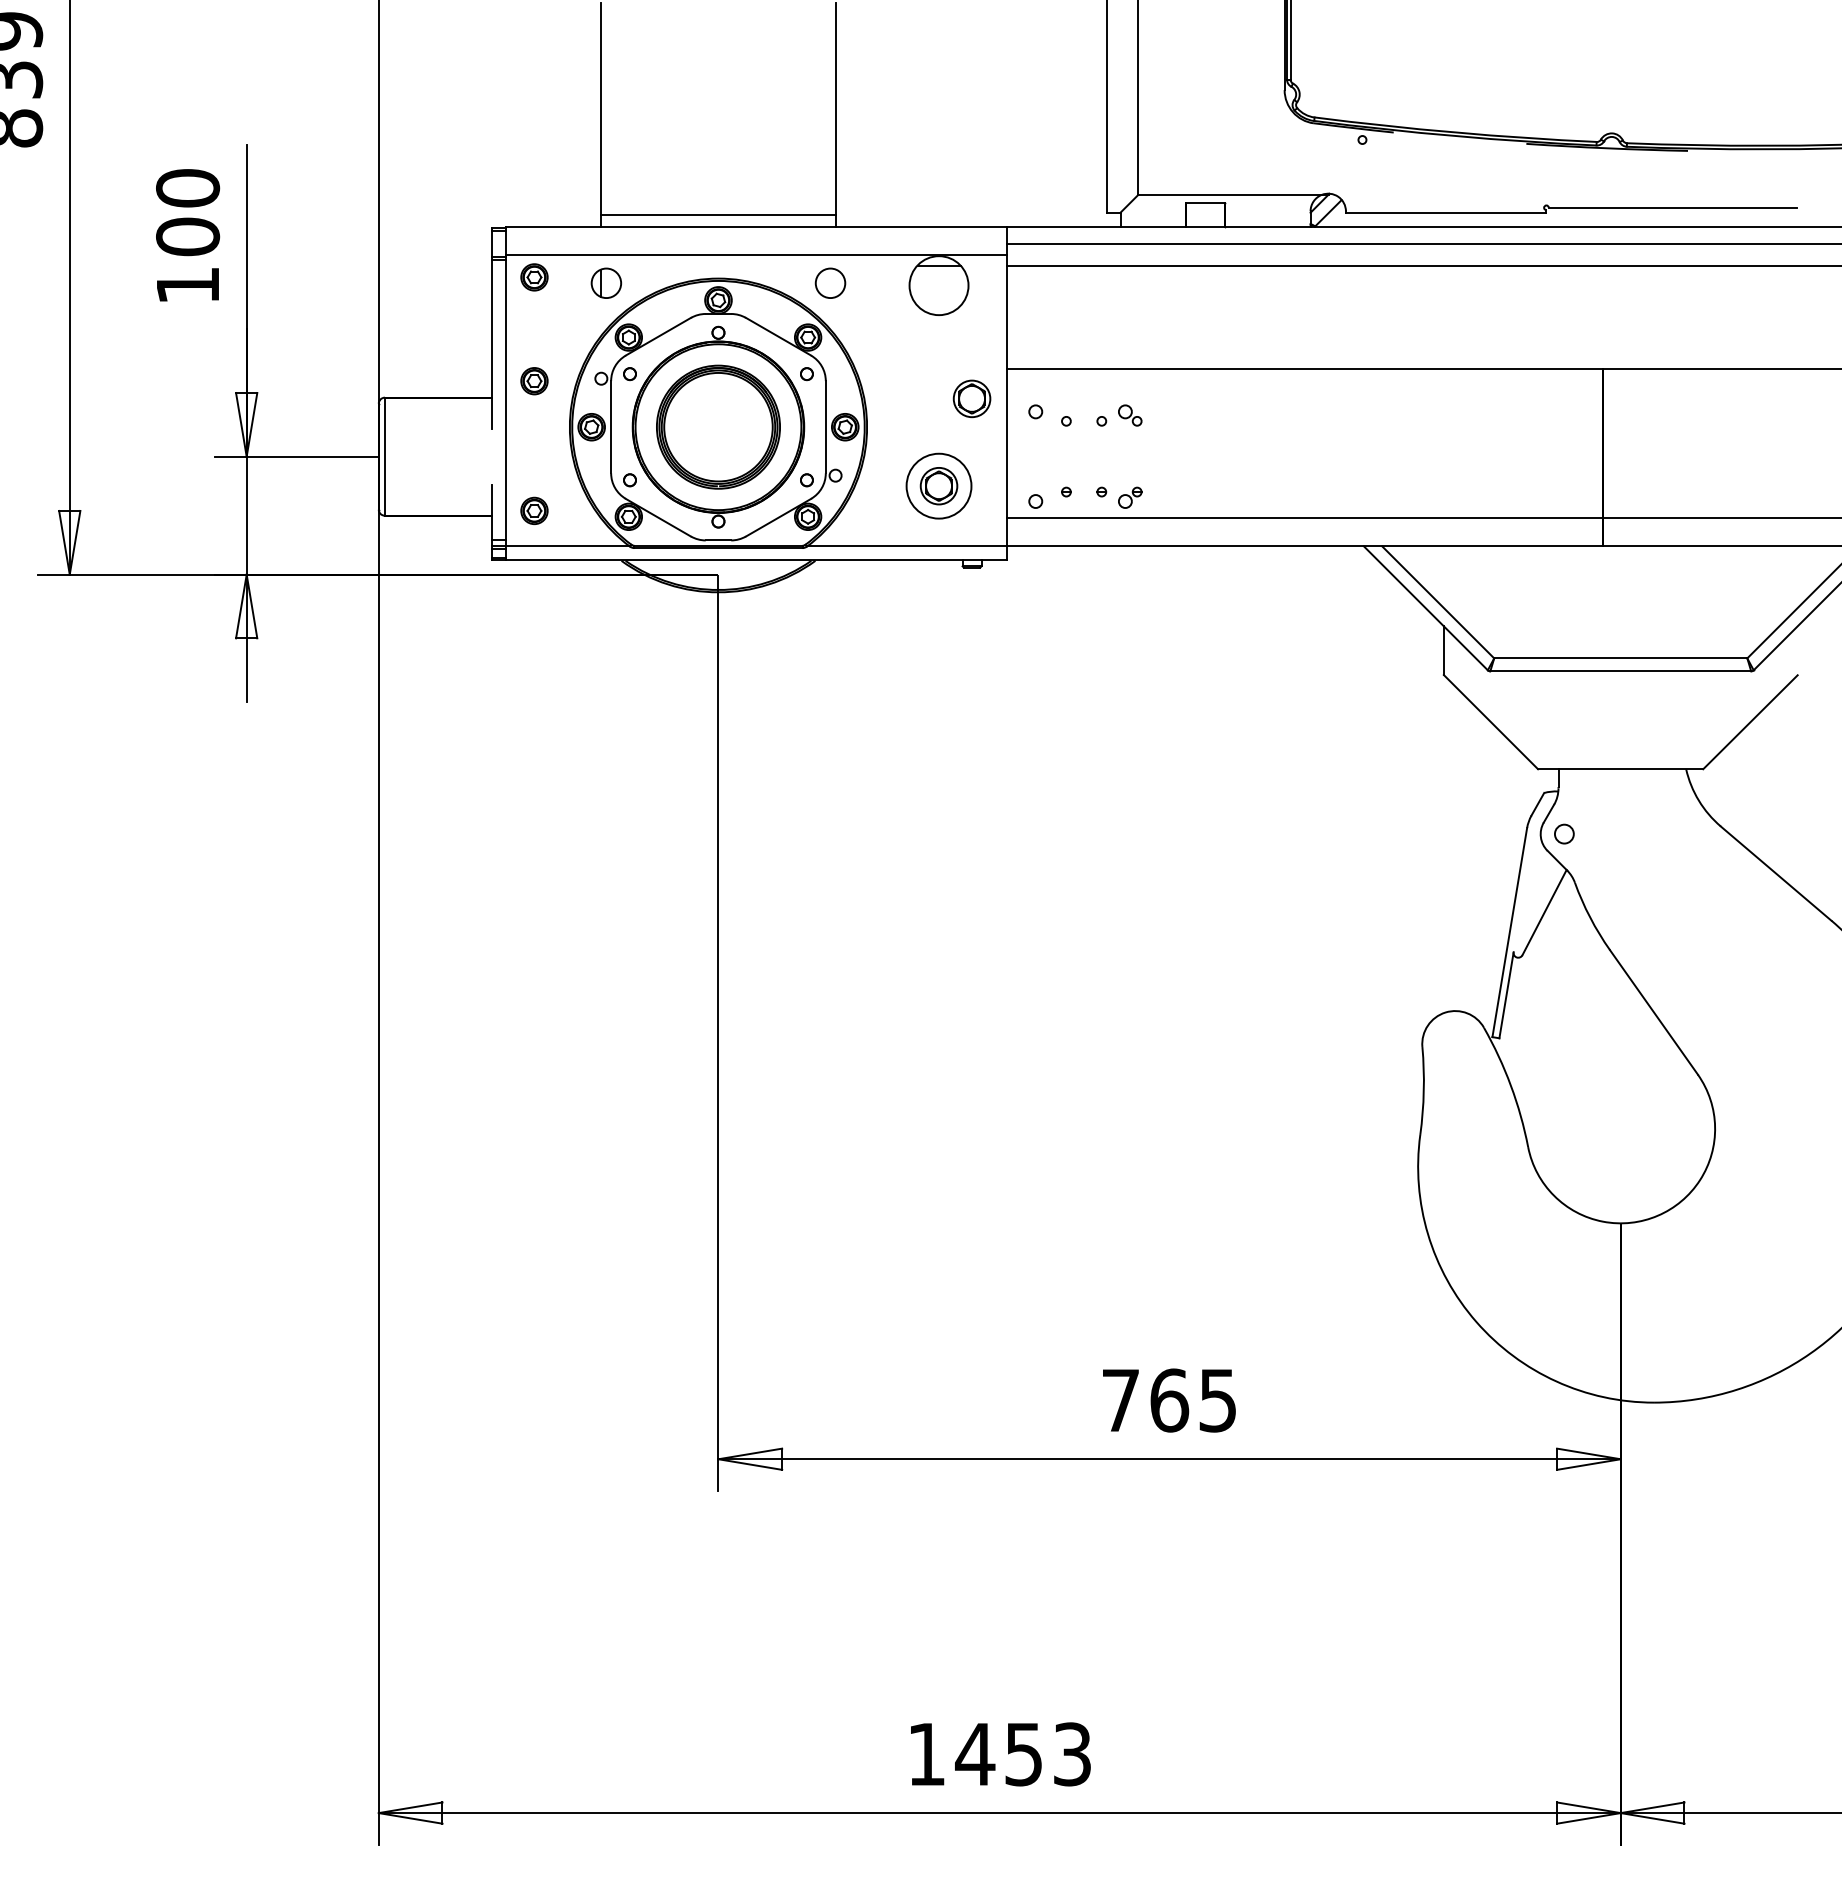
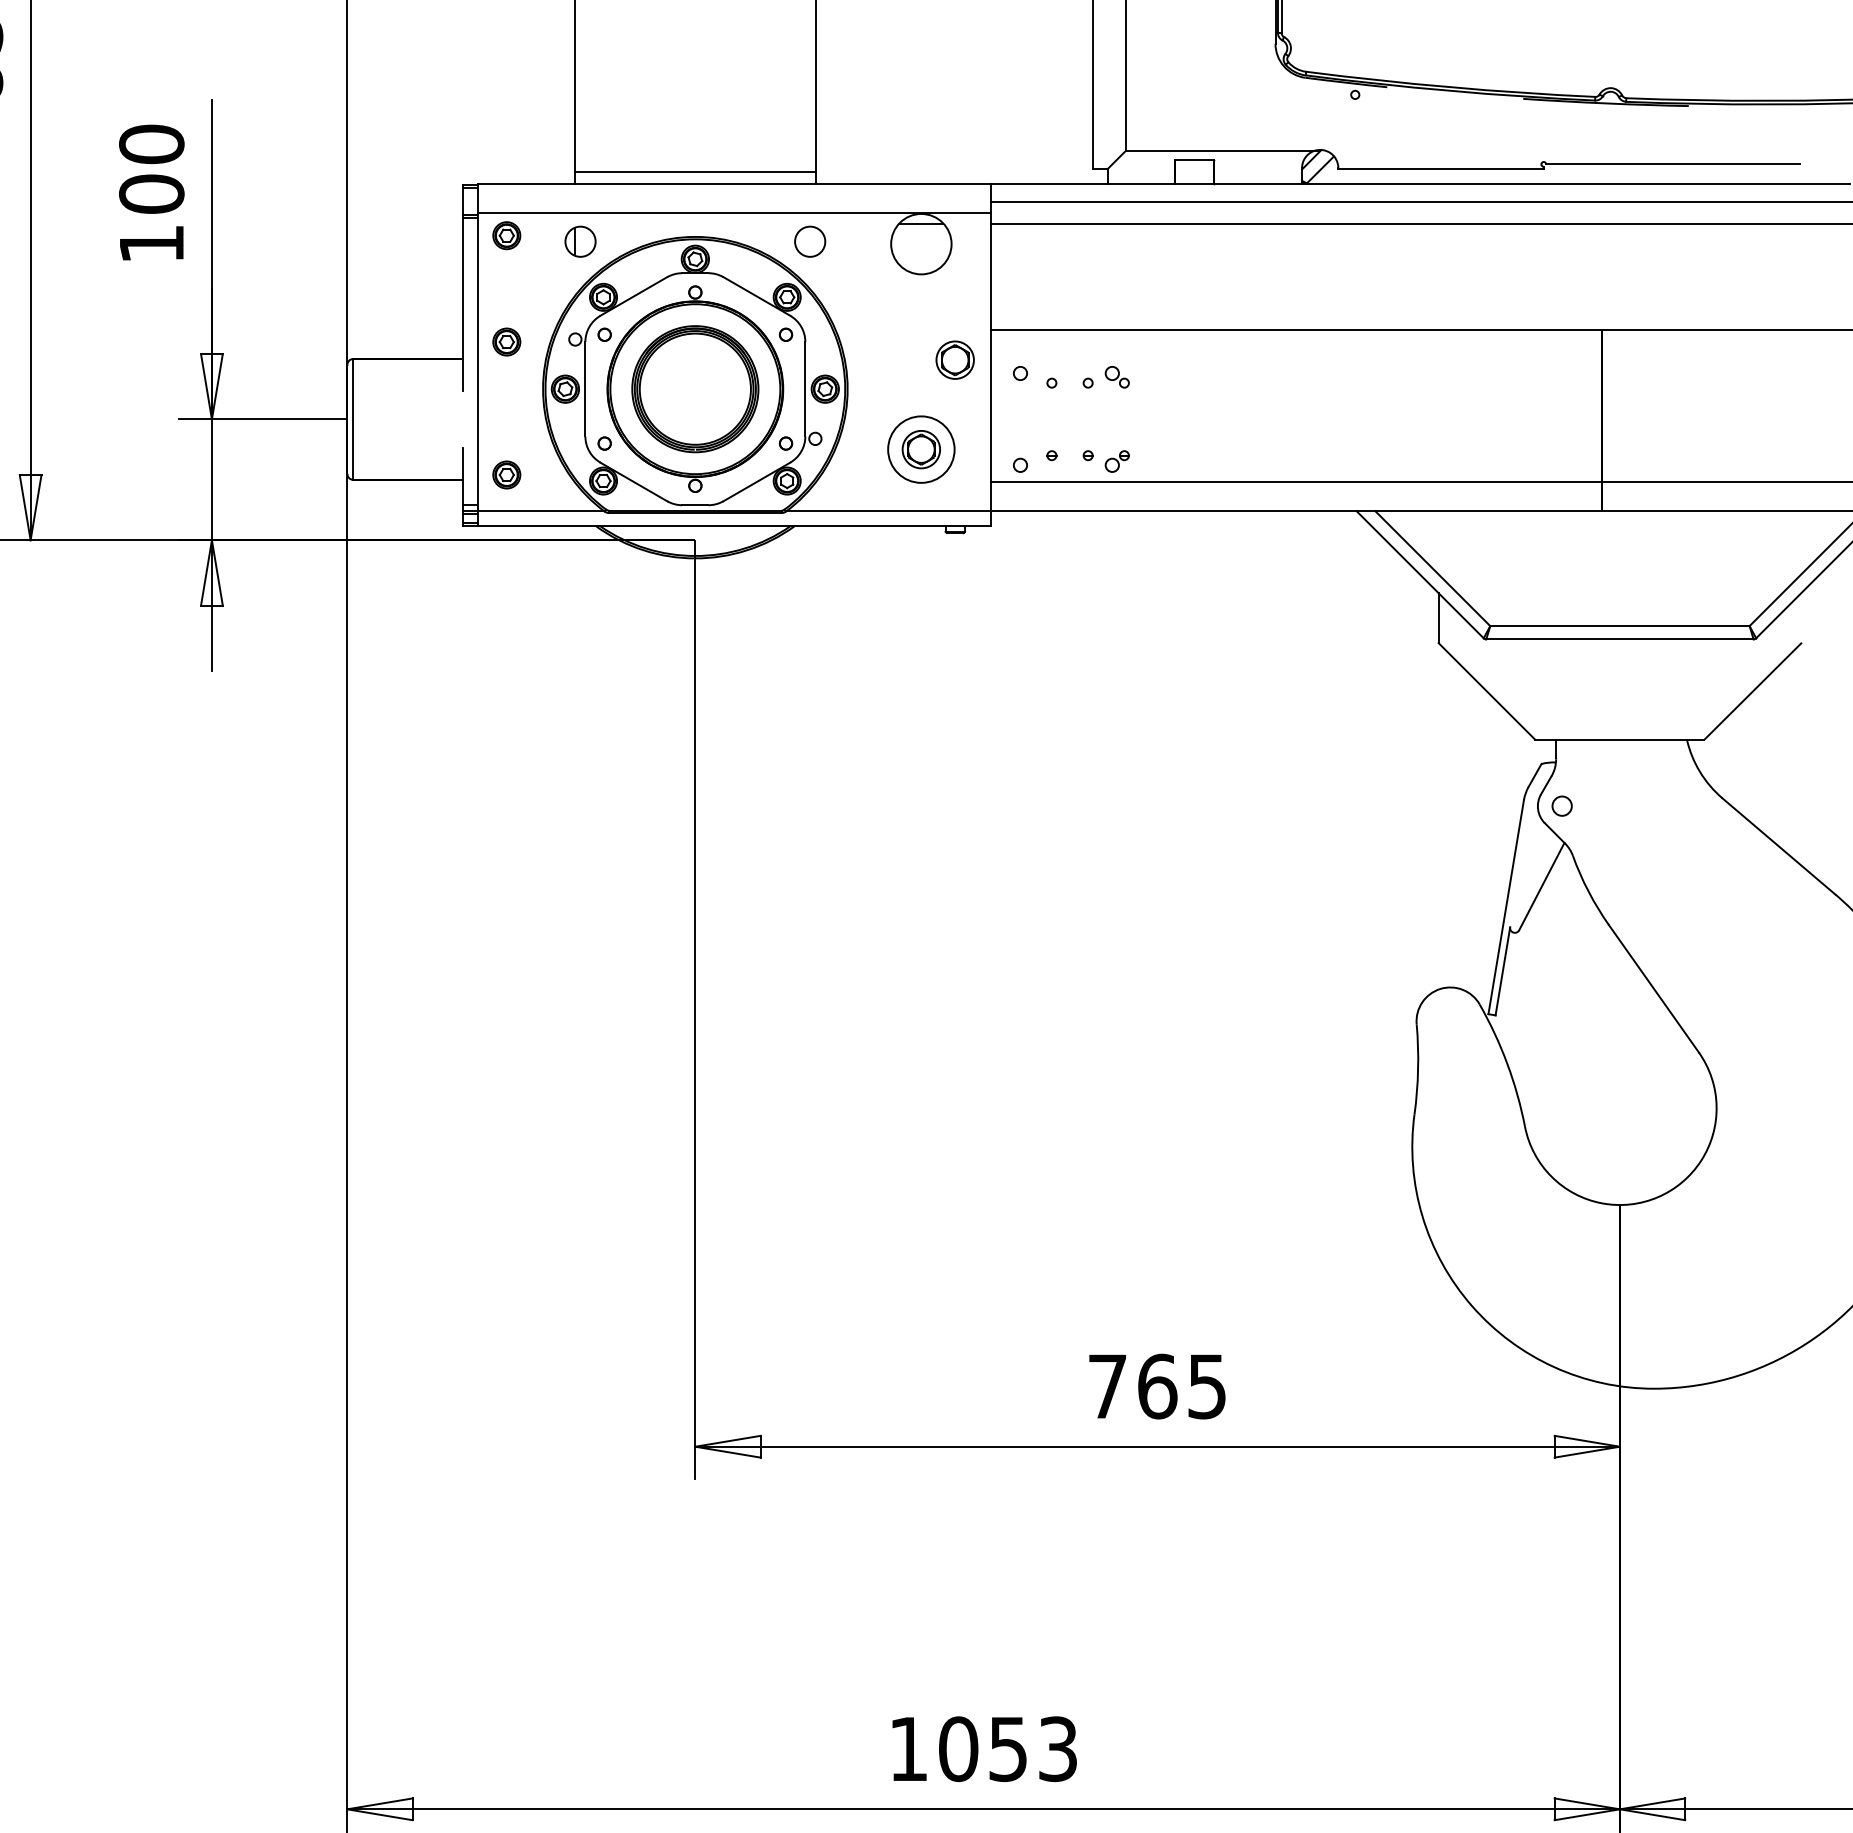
text: (975, 1754) -> (958, 1749), 1453 -> 1053

